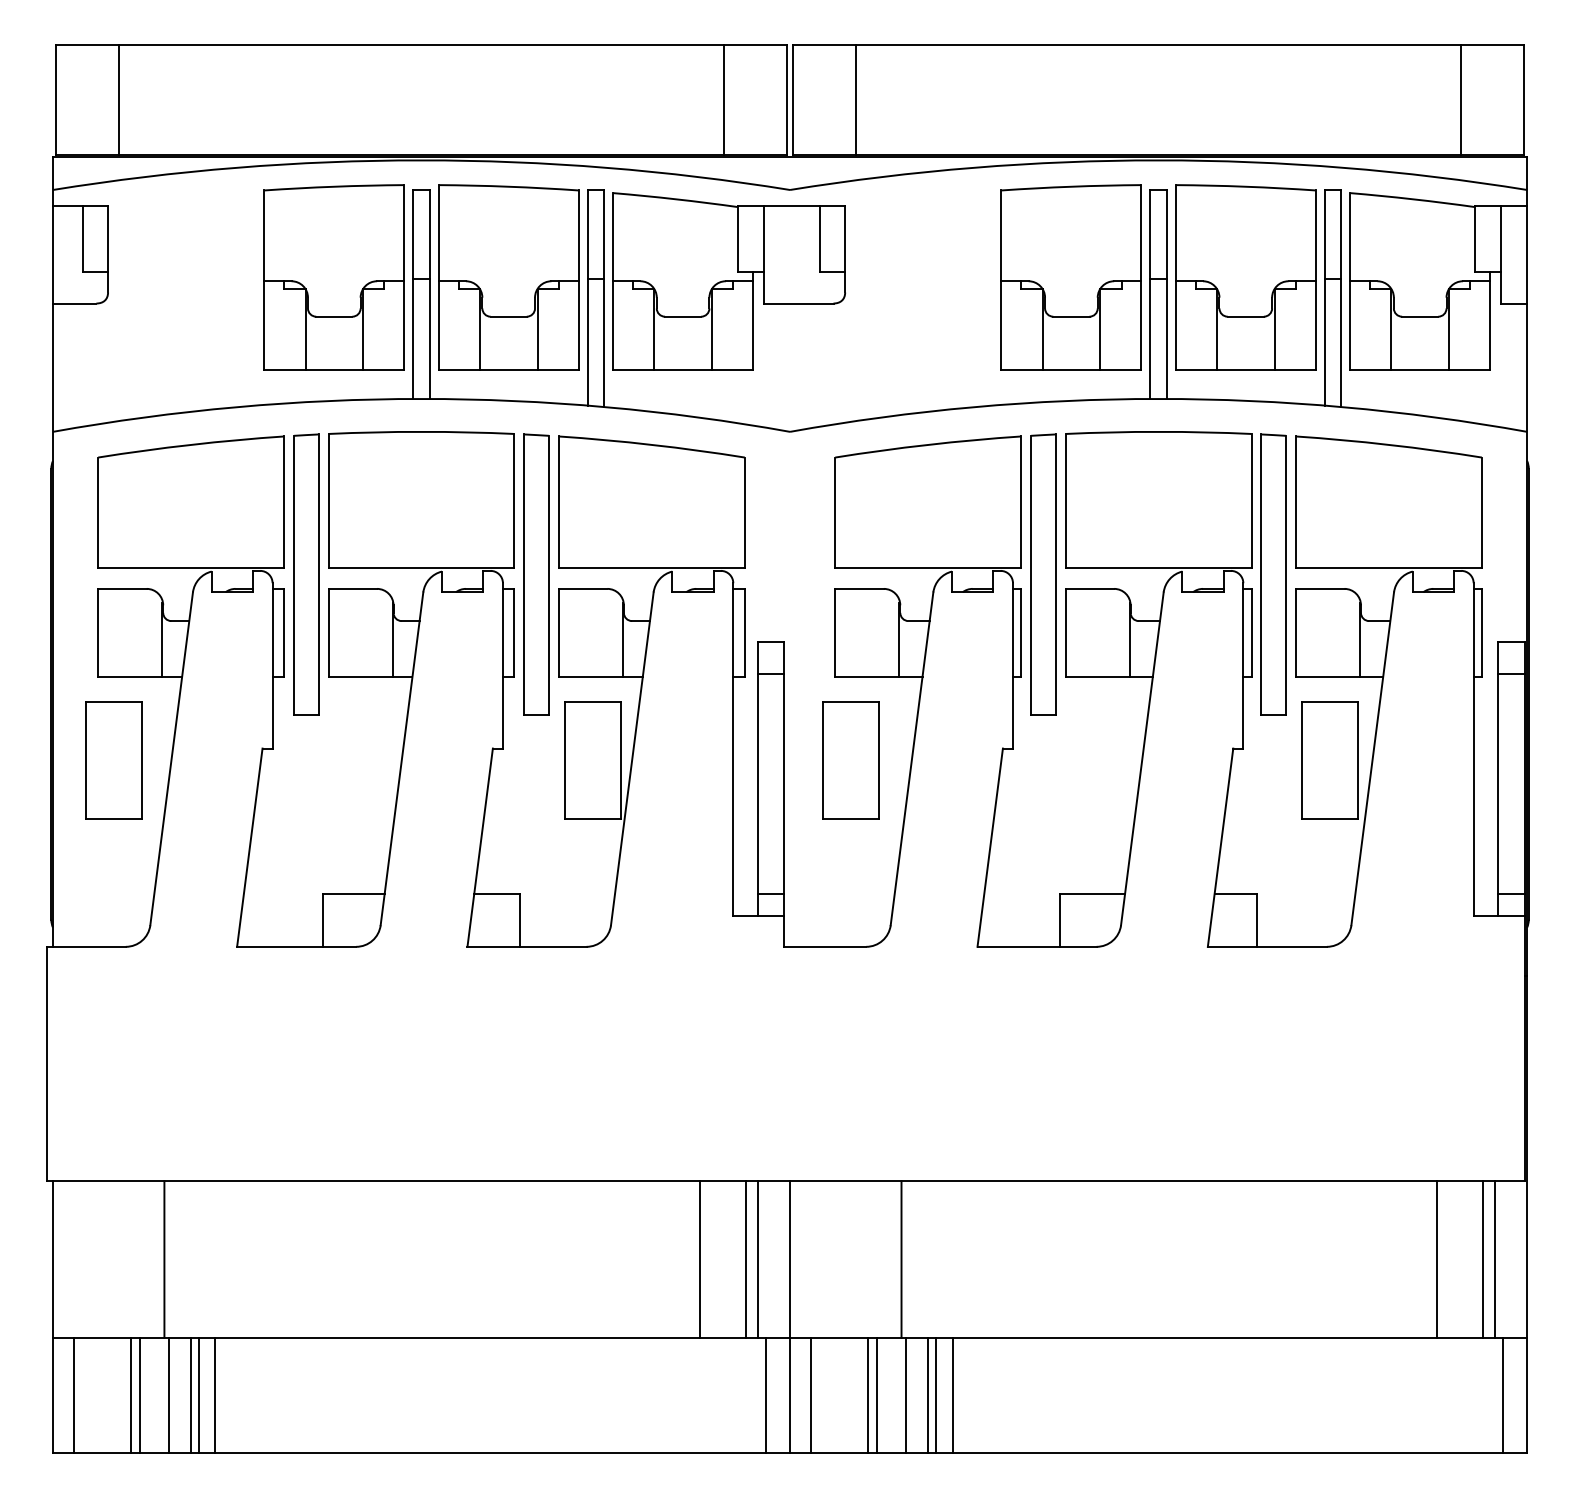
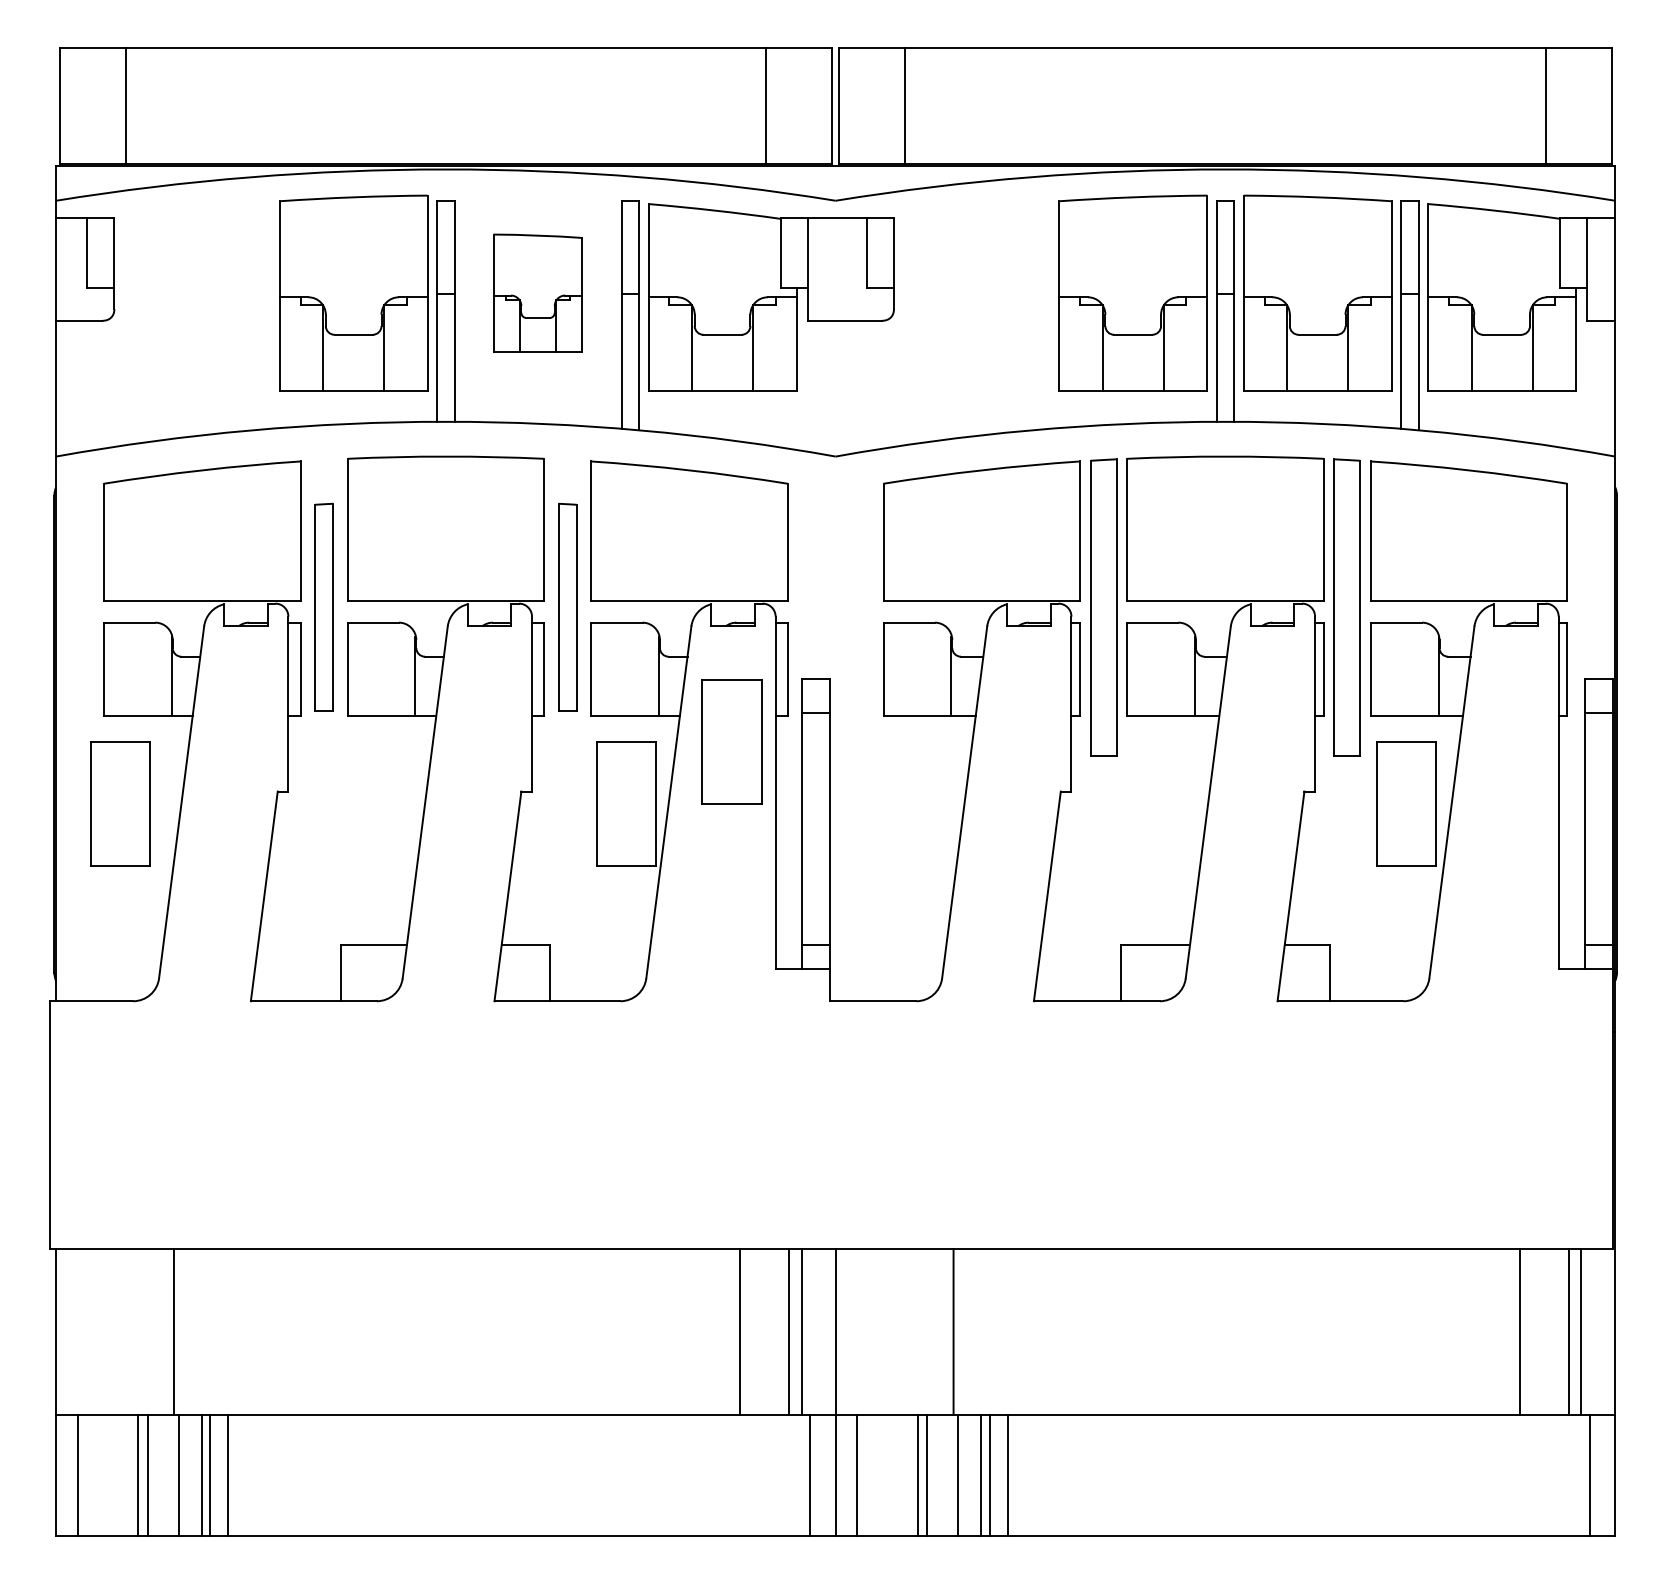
part: (508, 276) -> (537, 292), size x0.6
part: (305, 574) -> (323, 607), size x0.7
part: (536, 574) -> (567, 607), size x0.7
part: (850, 759) -> (731, 741), moved

